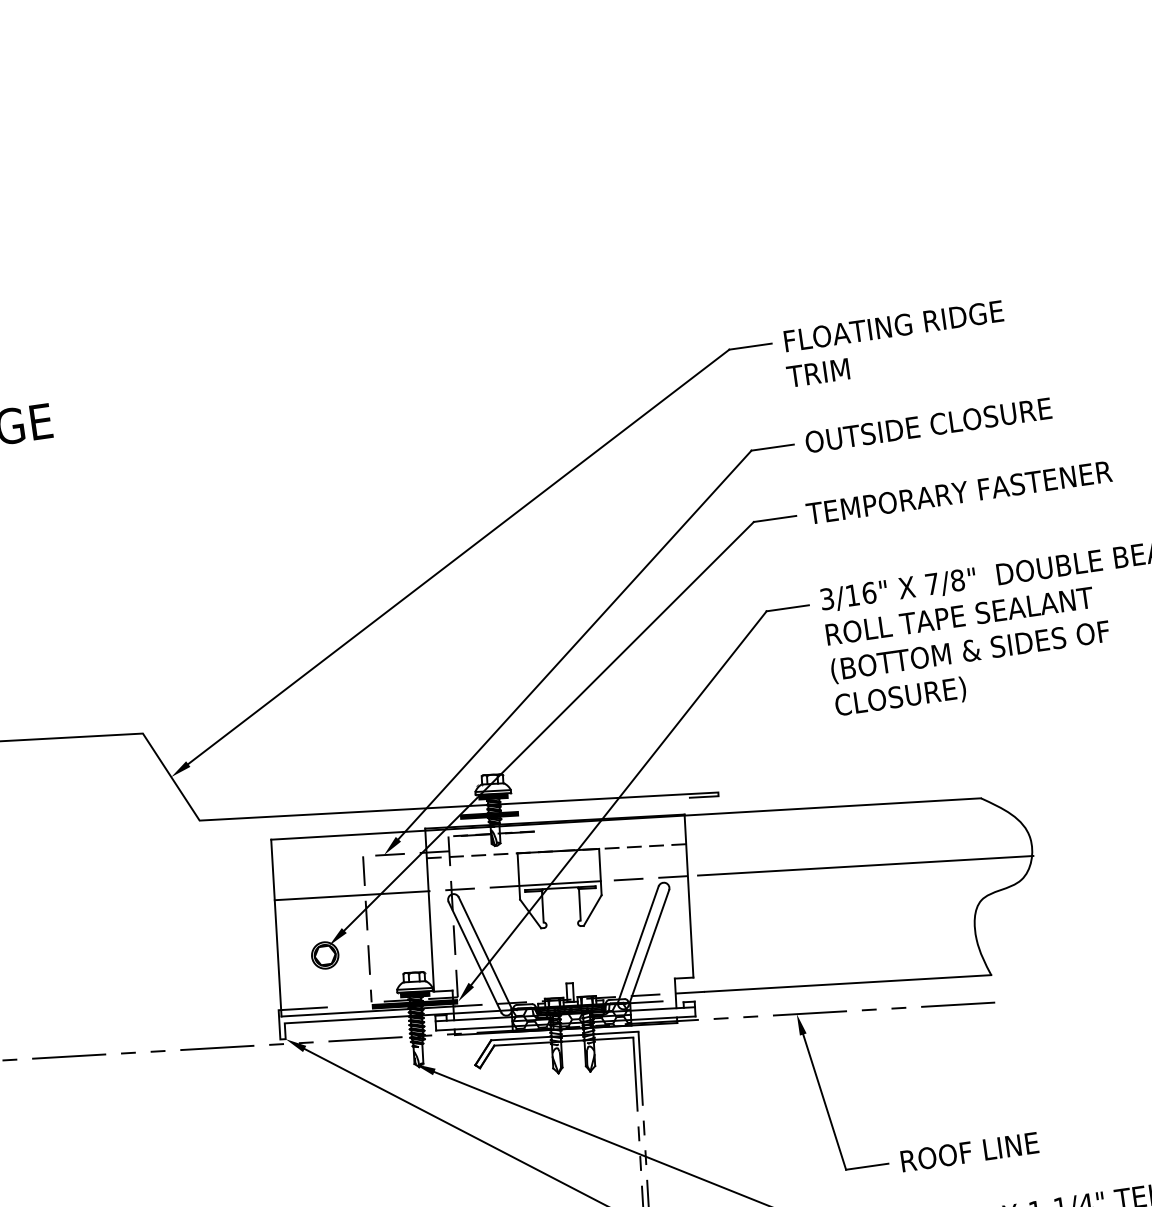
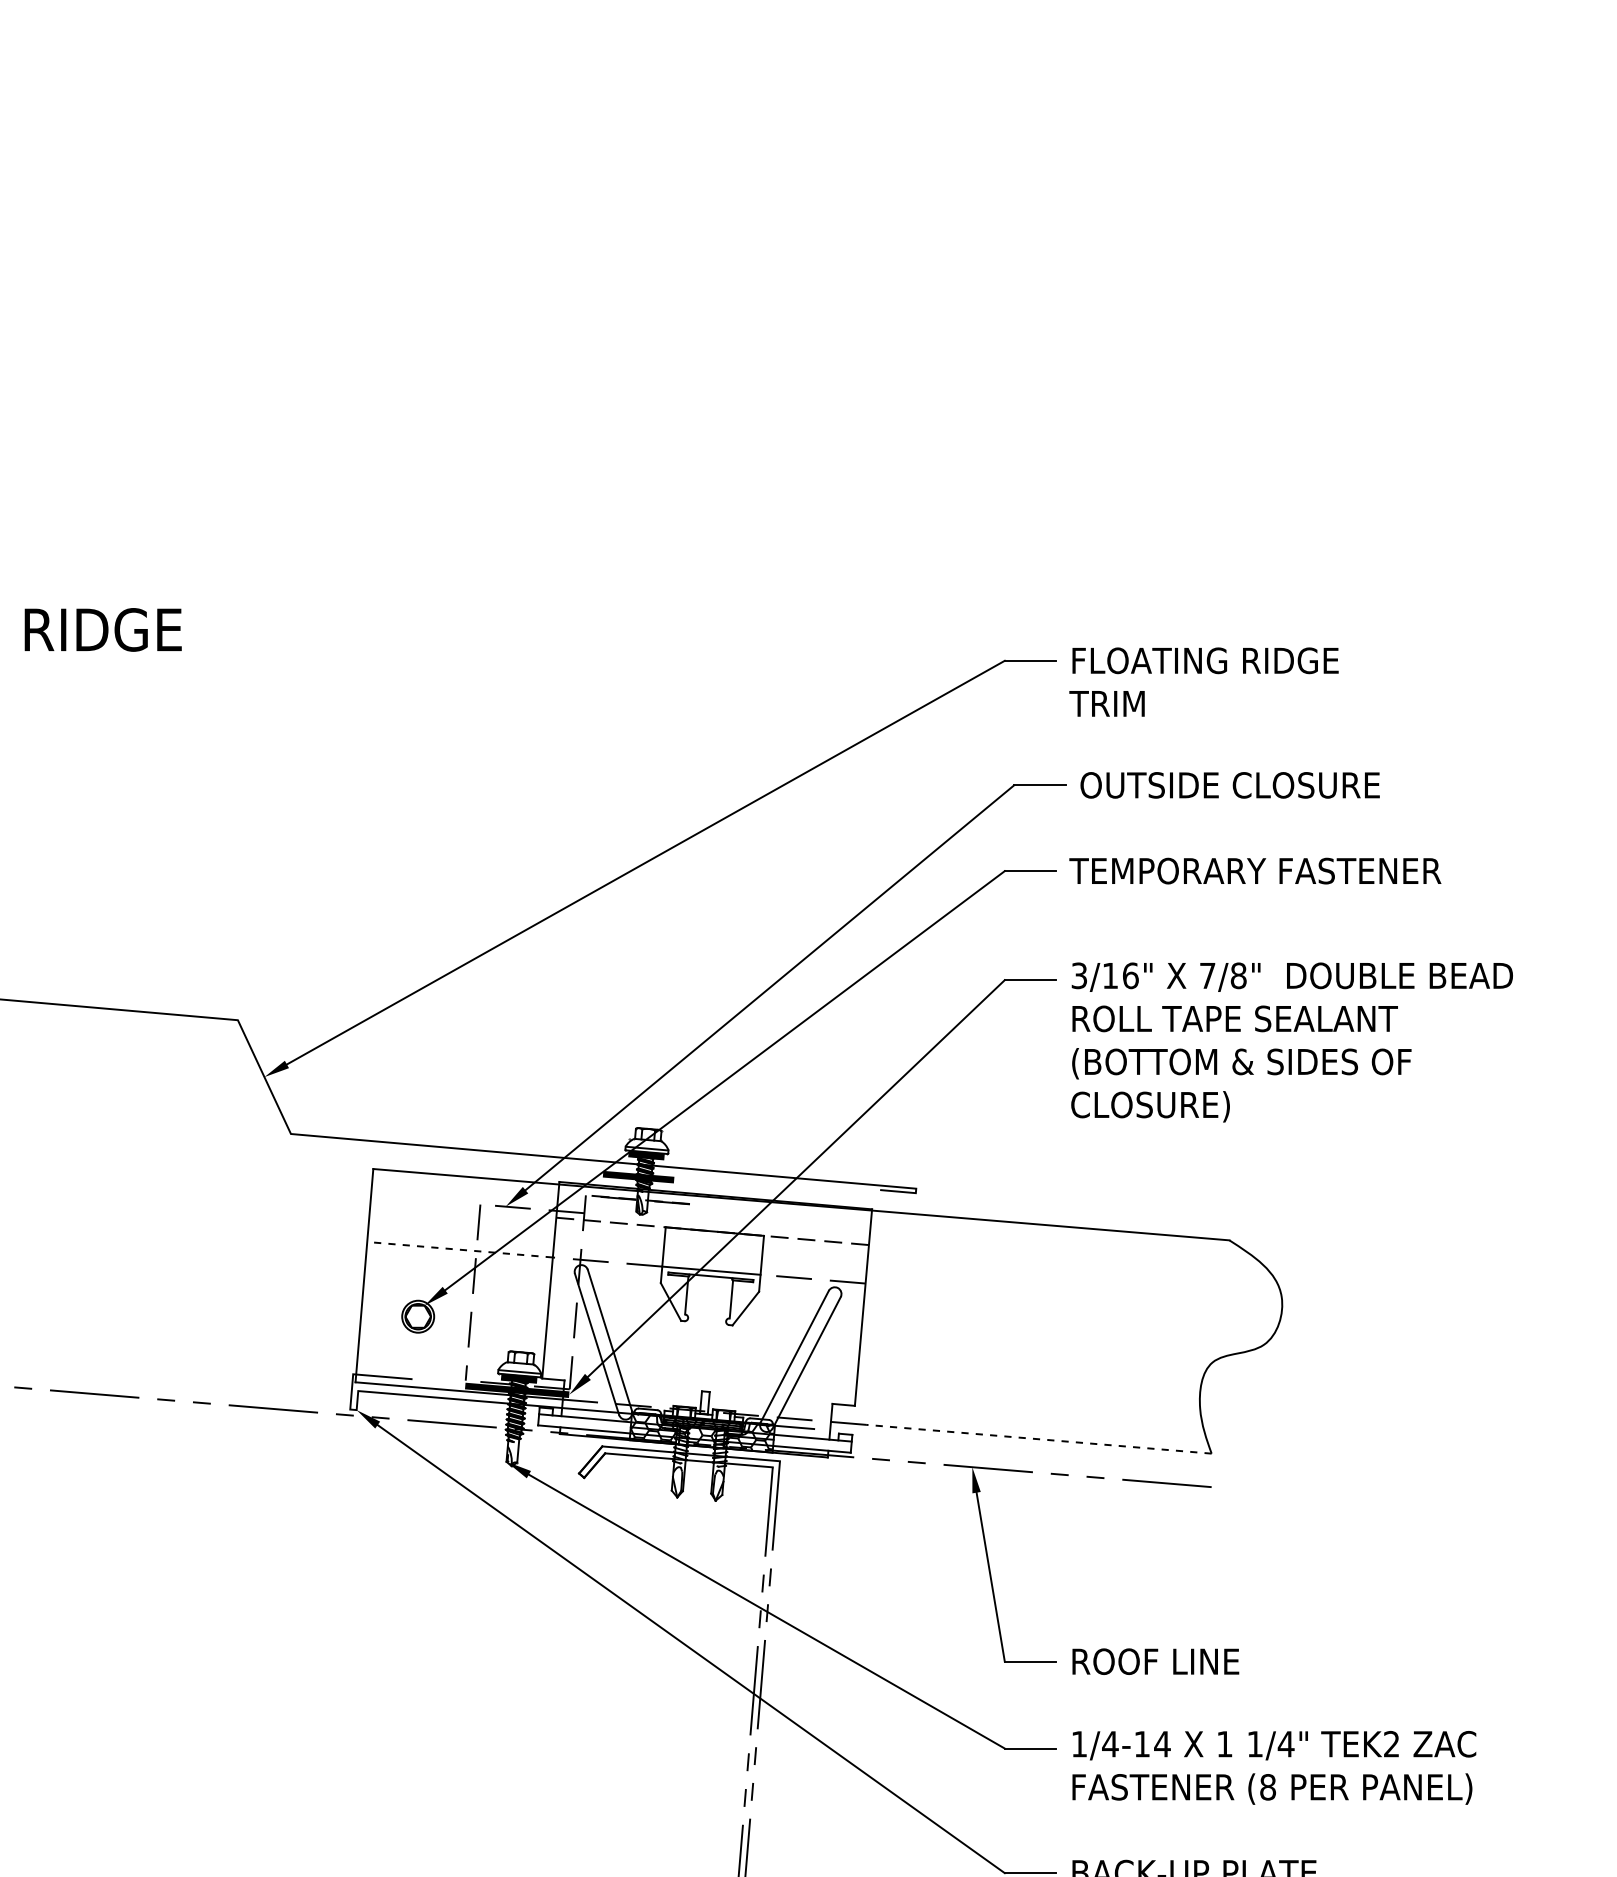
line: (865, 865) -> (1079, 1301), removed
line: (351, 895) -> (459, 1249), solid -> dashed
line: (847, 983) -> (1038, 1439), solid -> dashed

